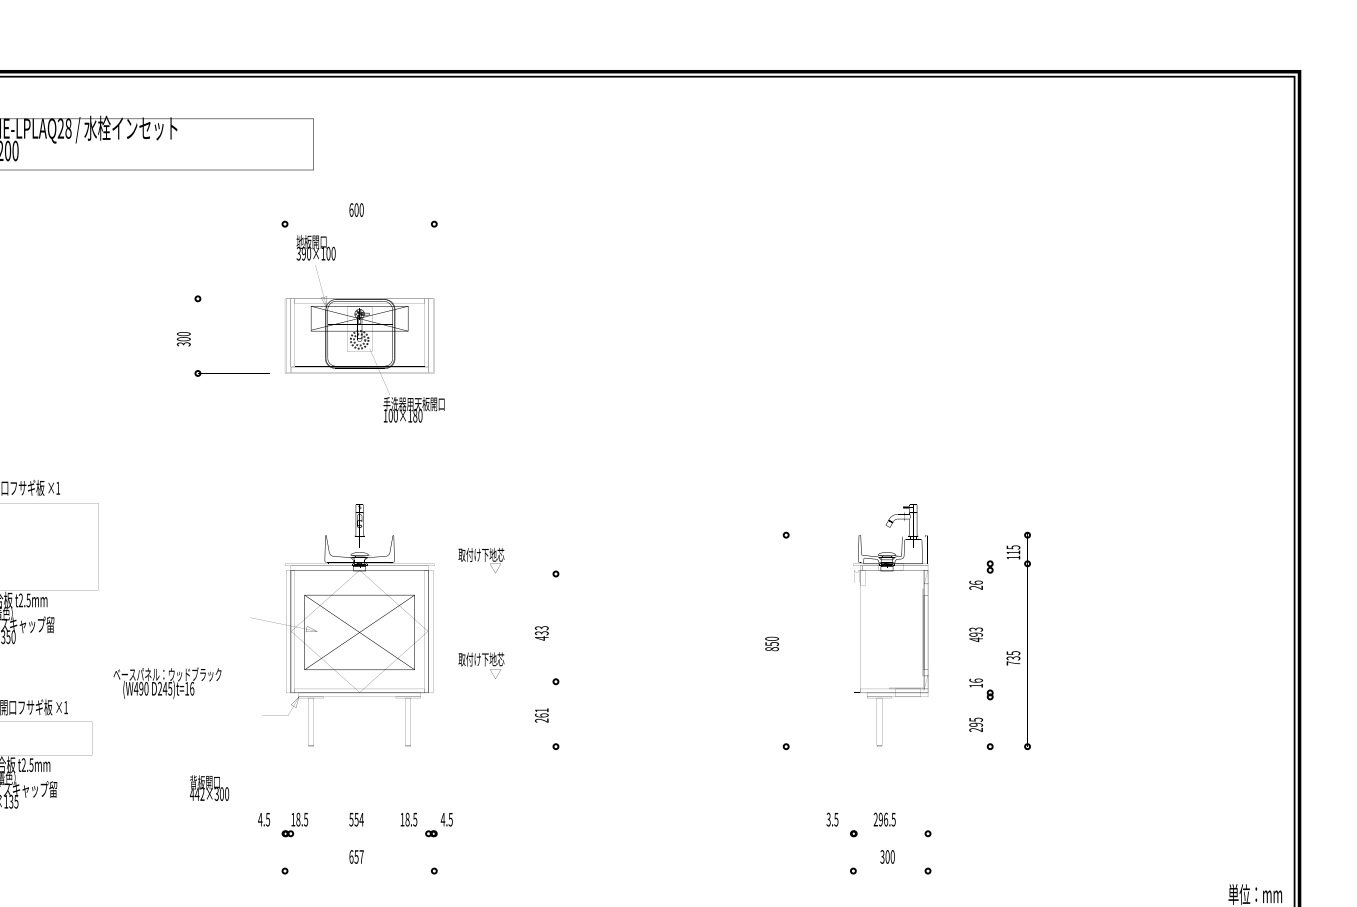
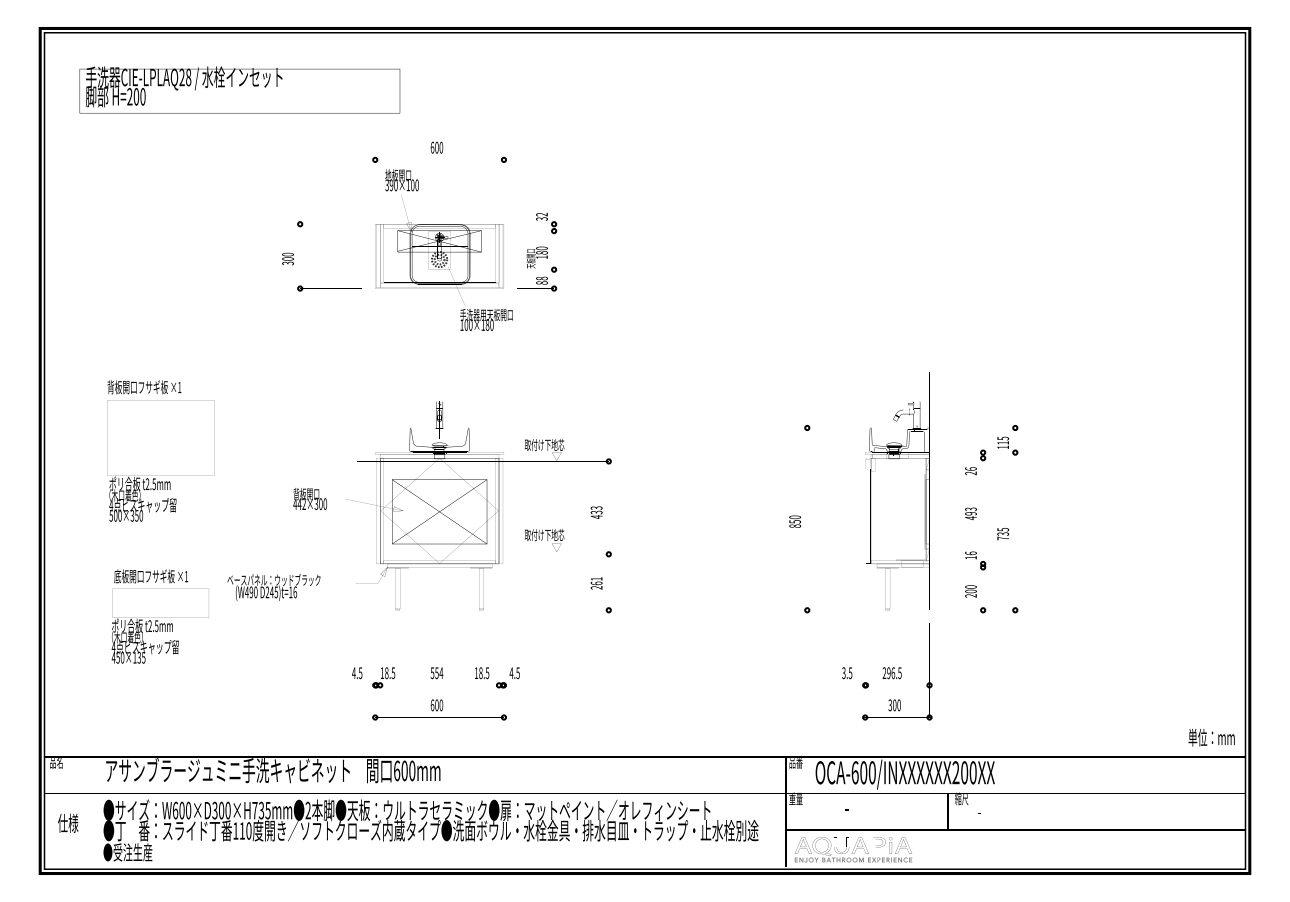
part: (473, 330) -> (537, 251), added
text: (166, 683) -> (273, 587), moved
text: (975, 722) -> (970, 589), 295 -> 200
text: (209, 788) -> (310, 499), moved
text: (359, 857) -> (439, 705), 657 -> 600

